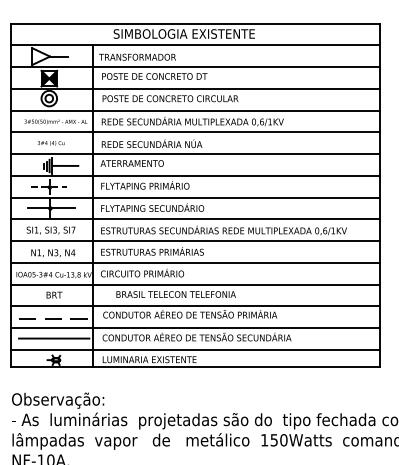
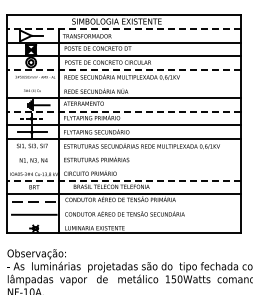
line: (194, 44) -> (123, 28), solid -> dashed
line: (194, 111) -> (123, 70), solid -> dashed
line: (196, 131) -> (124, 83), removed
line: (194, 175) -> (123, 111), solid -> dashed
line: (196, 241) -> (124, 153), removed
line: (196, 262) -> (124, 166), removed
line: (194, 284) -> (123, 180), solid -> dashed
line: (196, 328) -> (124, 208), removed
line: (196, 350) -> (124, 222), removed

